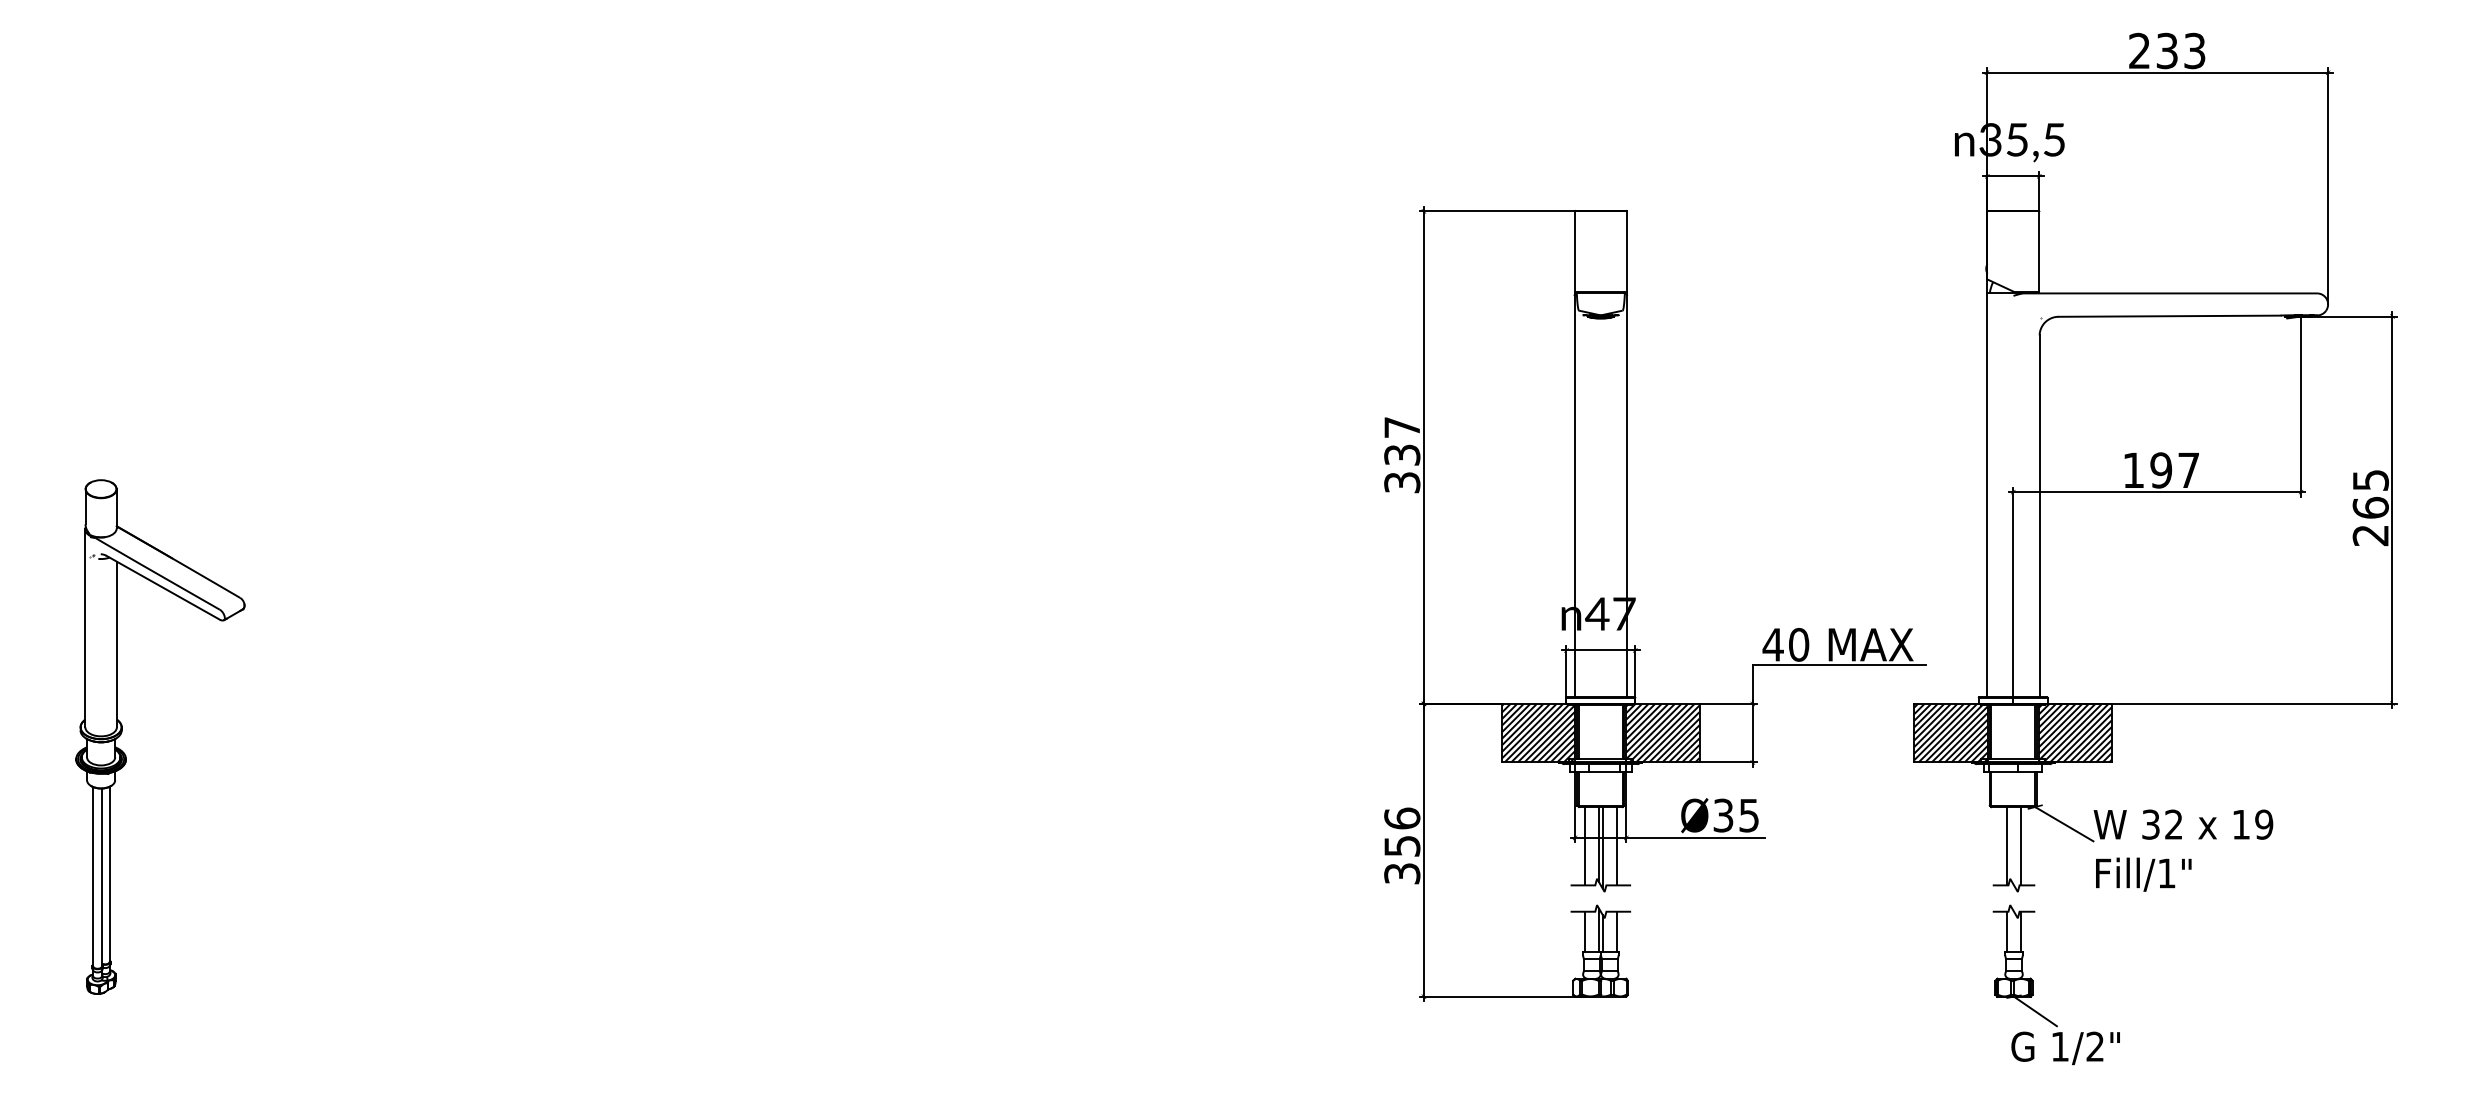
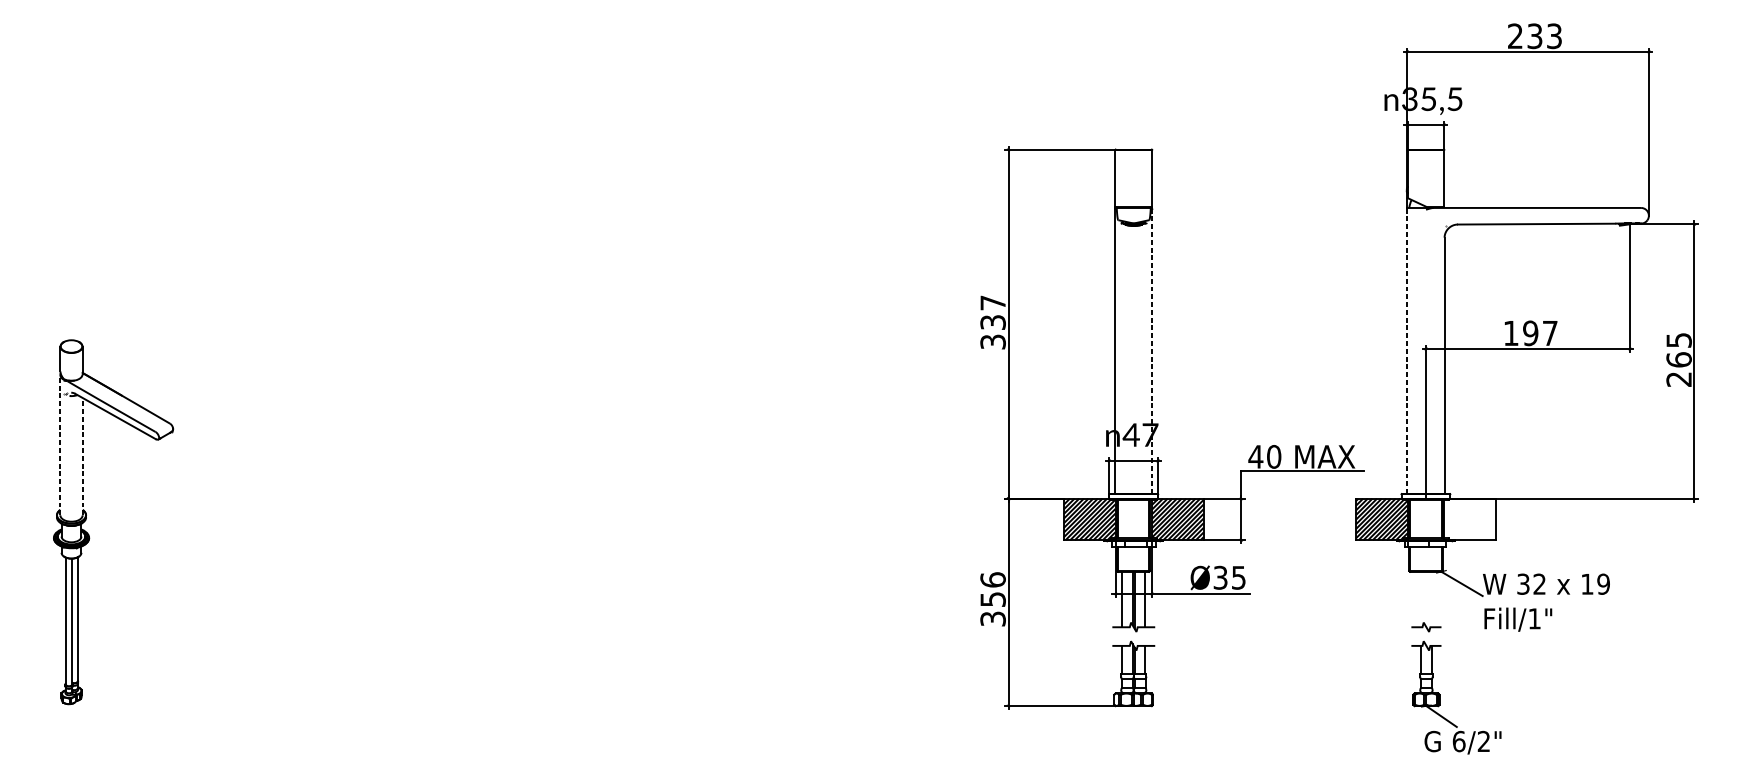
line: (1627, 495) -> (1152, 351), solid -> dashed
line: (1986, 495) -> (1406, 351), solid -> dashed
line: (85, 628) -> (60, 445), solid -> dashed
line: (116, 644) -> (82, 456), solid -> dashed
hatch: (2075, 732) -> (1469, 518), removed
line: (2006, 846) -> (1421, 599), removed
line: (2021, 846) -> (1431, 599), removed
text: (2060, 1046) -> (1459, 741), 1/2" -> 6/2"

